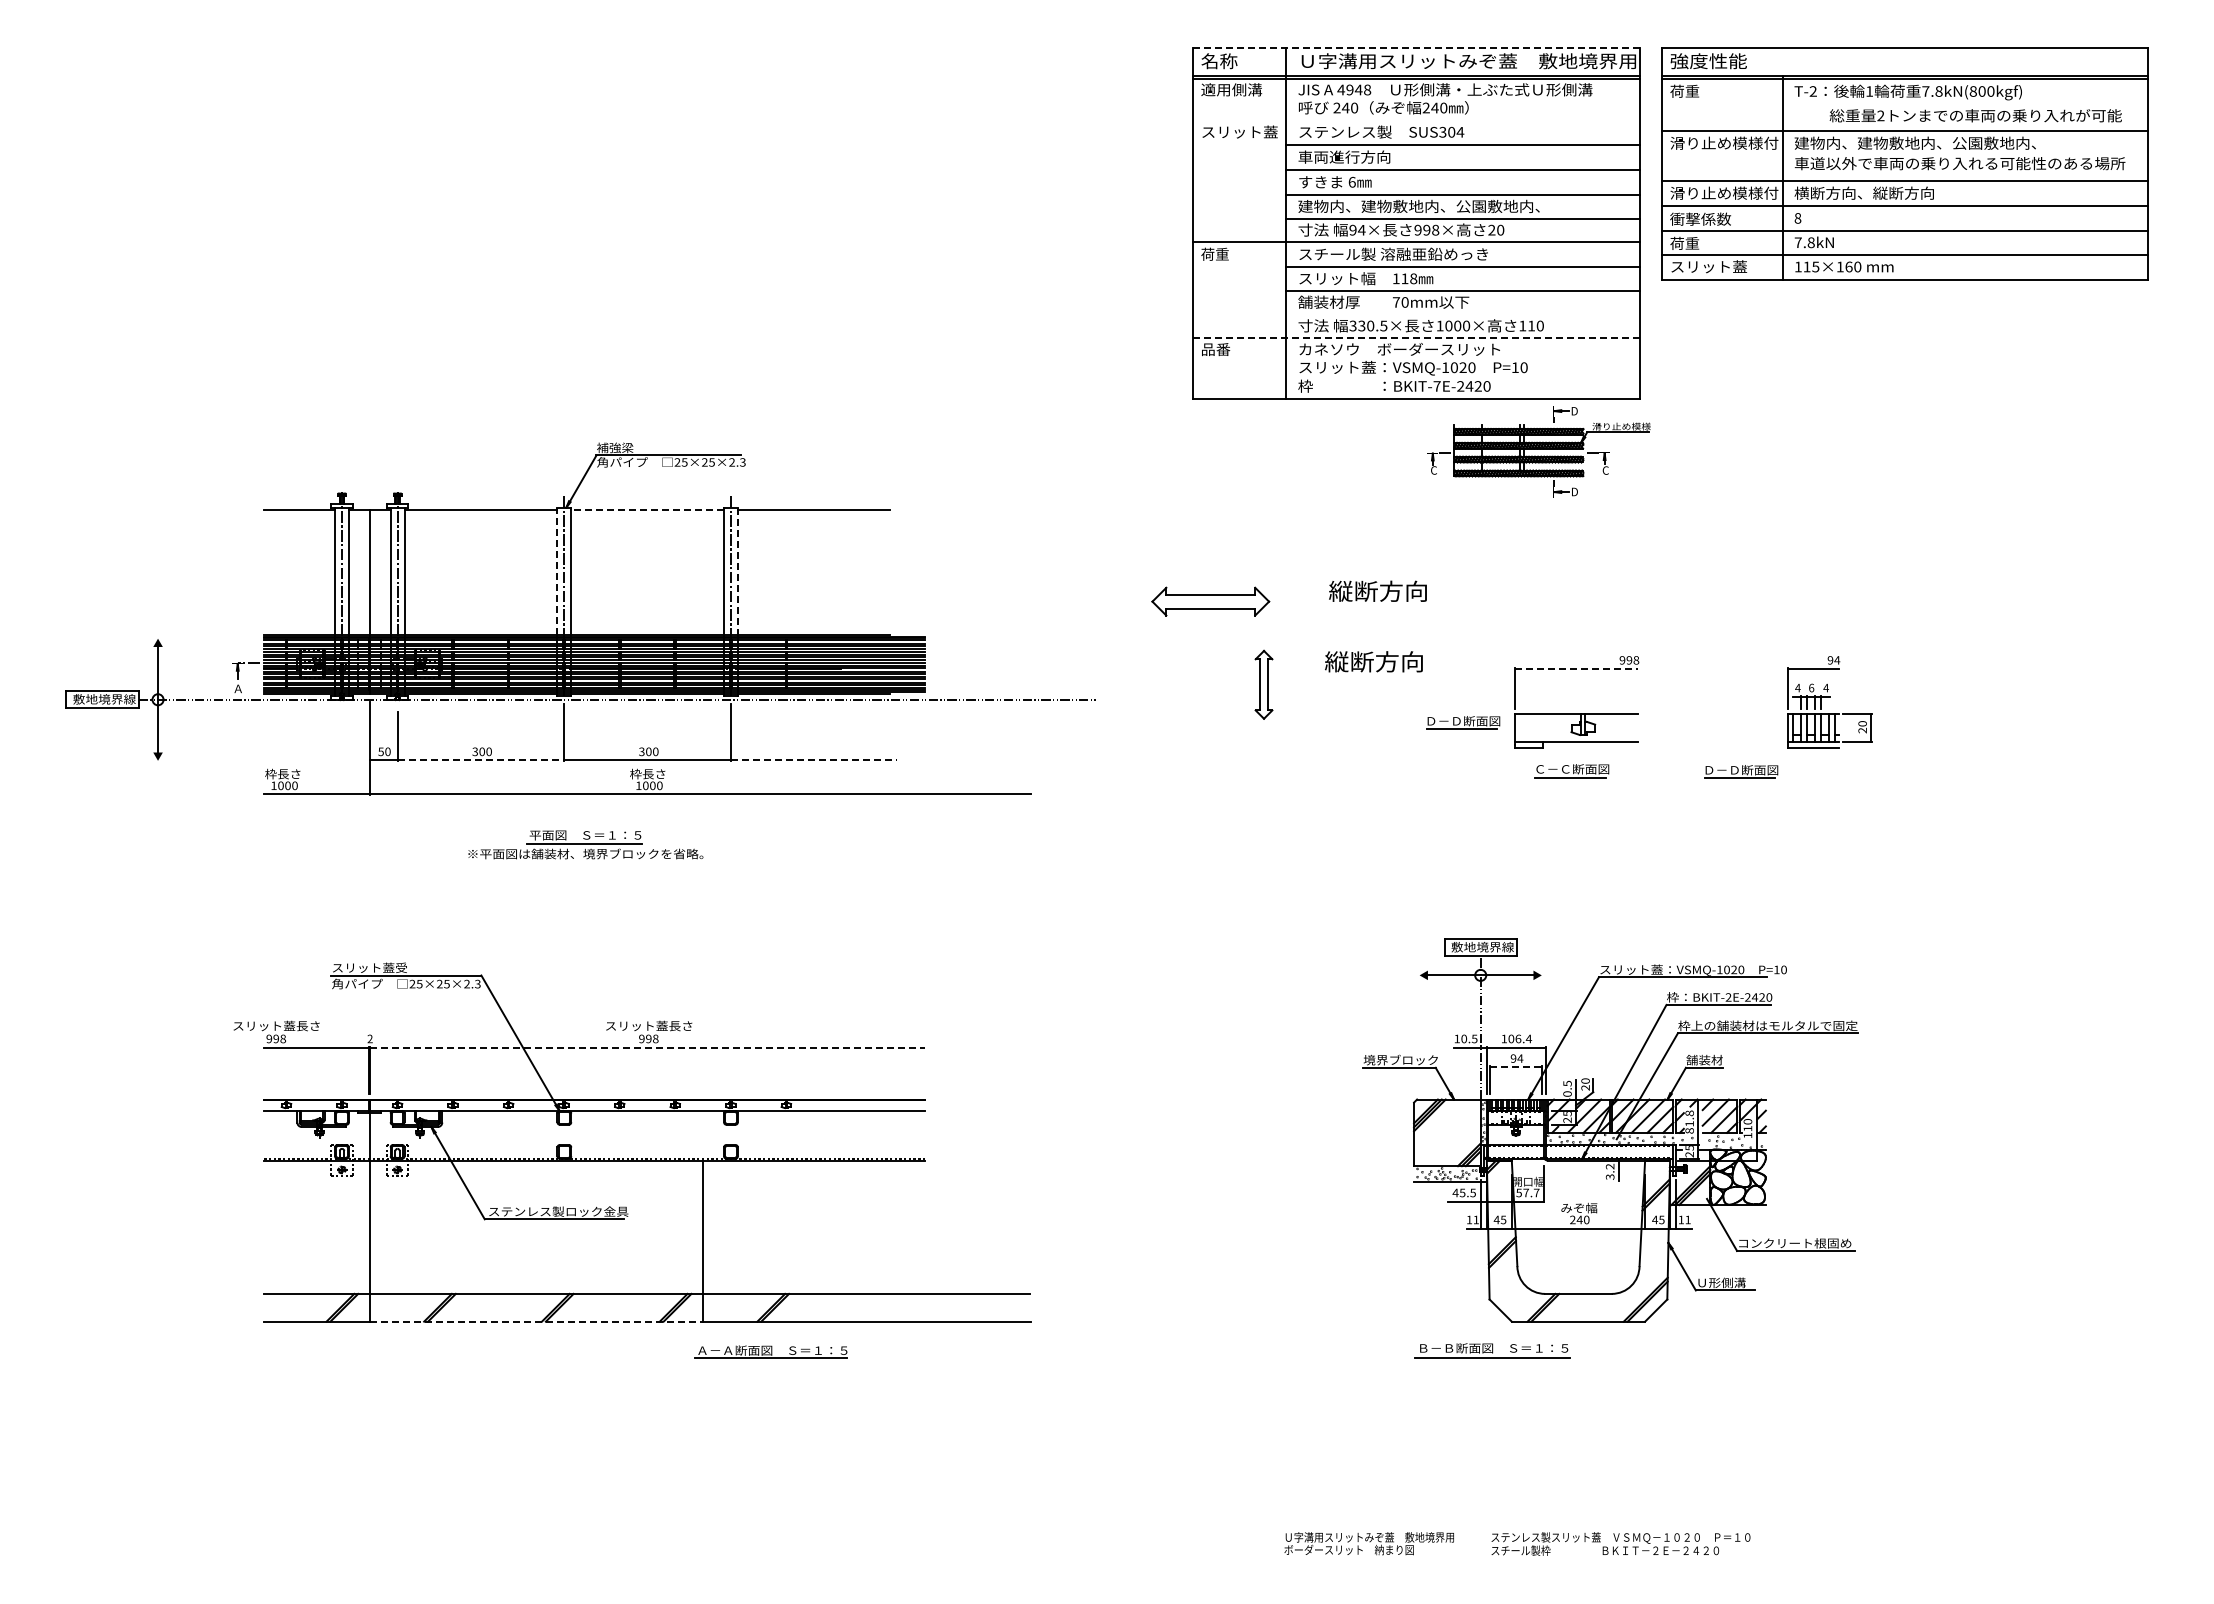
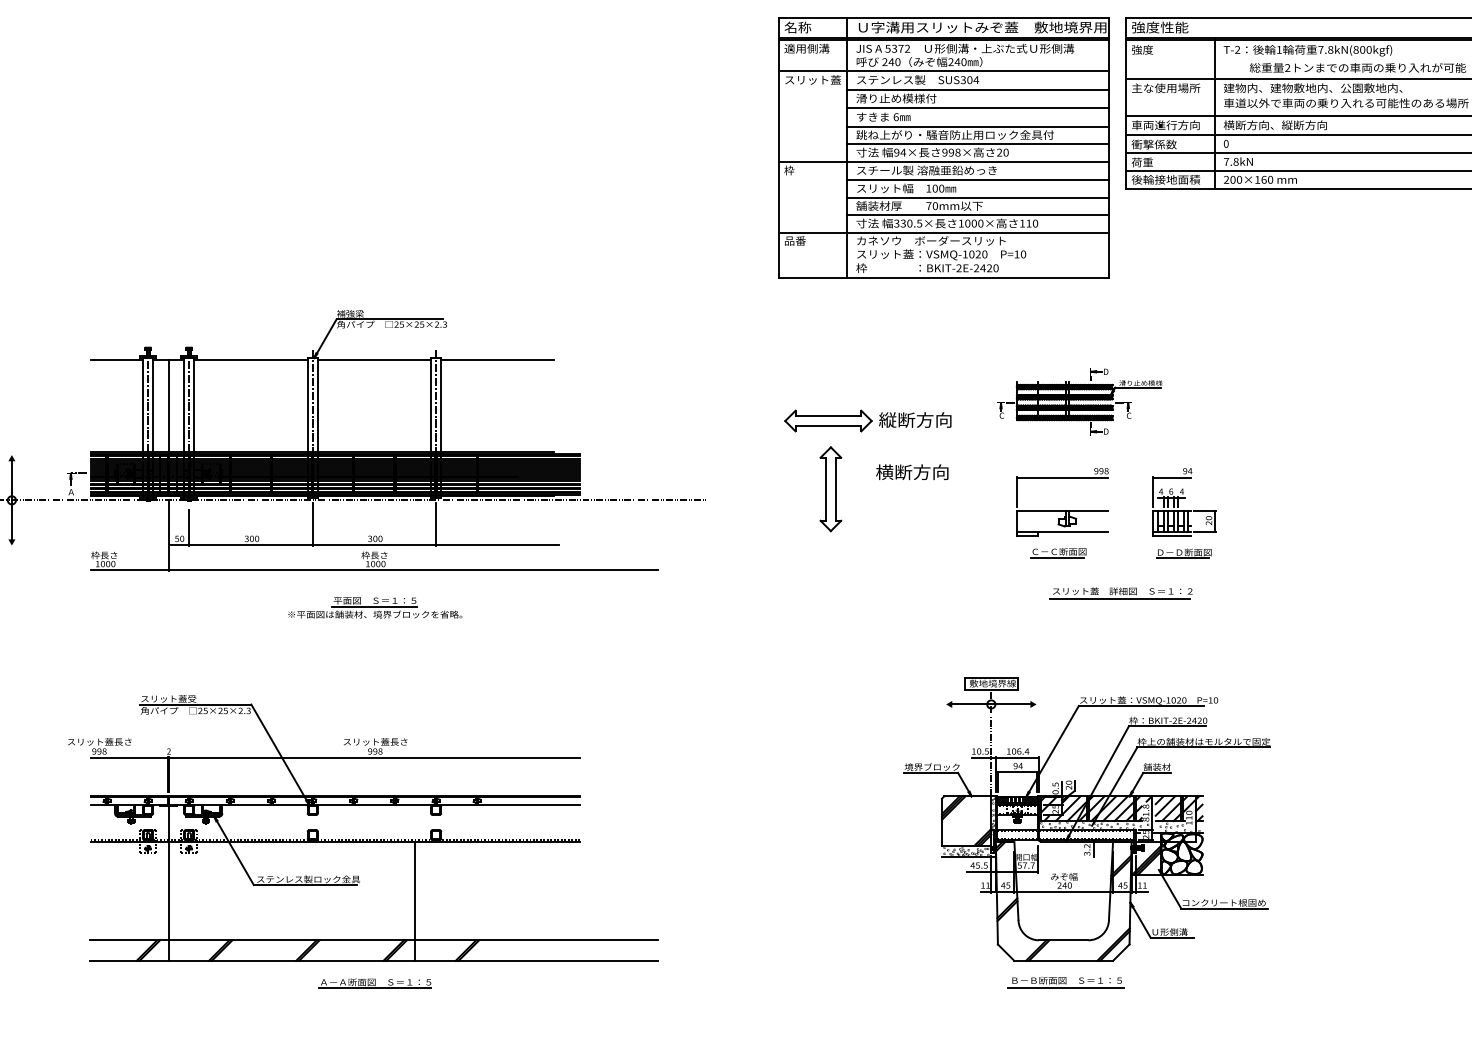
line: (1417, 47) -> (944, 17), dashed -> solid
text: (1354, 89) -> (897, 48), 4948 -> 5372
text: (1684, 90) -> (1142, 49), 荷重 -> 強度
line: (1416, 120) -> (943, 71), added
text: (1724, 142) -> (1171, 87), 滑り止め模様付 -> 主な使用場所
text: (1352, 156) -> (896, 98), 車両進行方向 -> 滑り止め模様付
text: (1724, 192) -> (1171, 124), 滑り止め模様付 -> 車両進行方向
text: (1431, 206) -> (954, 135), 建物内、建物敷地内、公園敷地内、 -> 跳ね上がり・騒音防止用ロック金具付
text: (1797, 218) -> (1225, 143), 8 -> 0
text: (1214, 253) -> (794, 169), 荷重 -> 枠
text: (1716, 266) -> (1165, 179), スリット蓋 -> 後輪接地面積
text: (1806, 266) -> (1232, 179), 115×160 -> 200×160
text: (1409, 278) -> (938, 188), 118 -> 100
line: (1463, 314) -> (978, 215), added
line: (1417, 338) -> (944, 232), dashed -> solid
text: (1436, 386) -> (958, 268), BKIT-7E-2420 -> BKIT-2E-2420
part: (1538, 451) -> (1079, 401), moved
line: (647, 510) -> (374, 360), dashed -> solid
line: (557, 571) -> (307, 405), dashed -> solid
line: (737, 571) -> (440, 405), dashed -> solid
part: (1210, 601) -> (828, 420), moved
text: (1336, 661) -> (884, 472), 縦断方向 -> 横断方向
line: (1577, 668) -> (1063, 477), dashed -> solid
part: (1263, 684) -> (830, 489), size x1.67
part: (1829, 702) -> (1184, 502), moved
part: (1463, 722) -> (978, 517), removed
line: (481, 760) -> (251, 545), dashed -> solid
line: (814, 760) -> (498, 545), dashed -> solid
part: (1656, 825) -> (1121, 593), added
part: (585, 844) -> (375, 607), moved
line: (648, 1047) -> (375, 757), dashed -> solid
line: (1516, 1067) -> (1017, 772), dashed -> solid
line: (536, 1321) -> (292, 960), dashed -> solid
part: (1492, 1350) -> (1065, 982), moved
part: (770, 1351) -> (374, 982), moved

